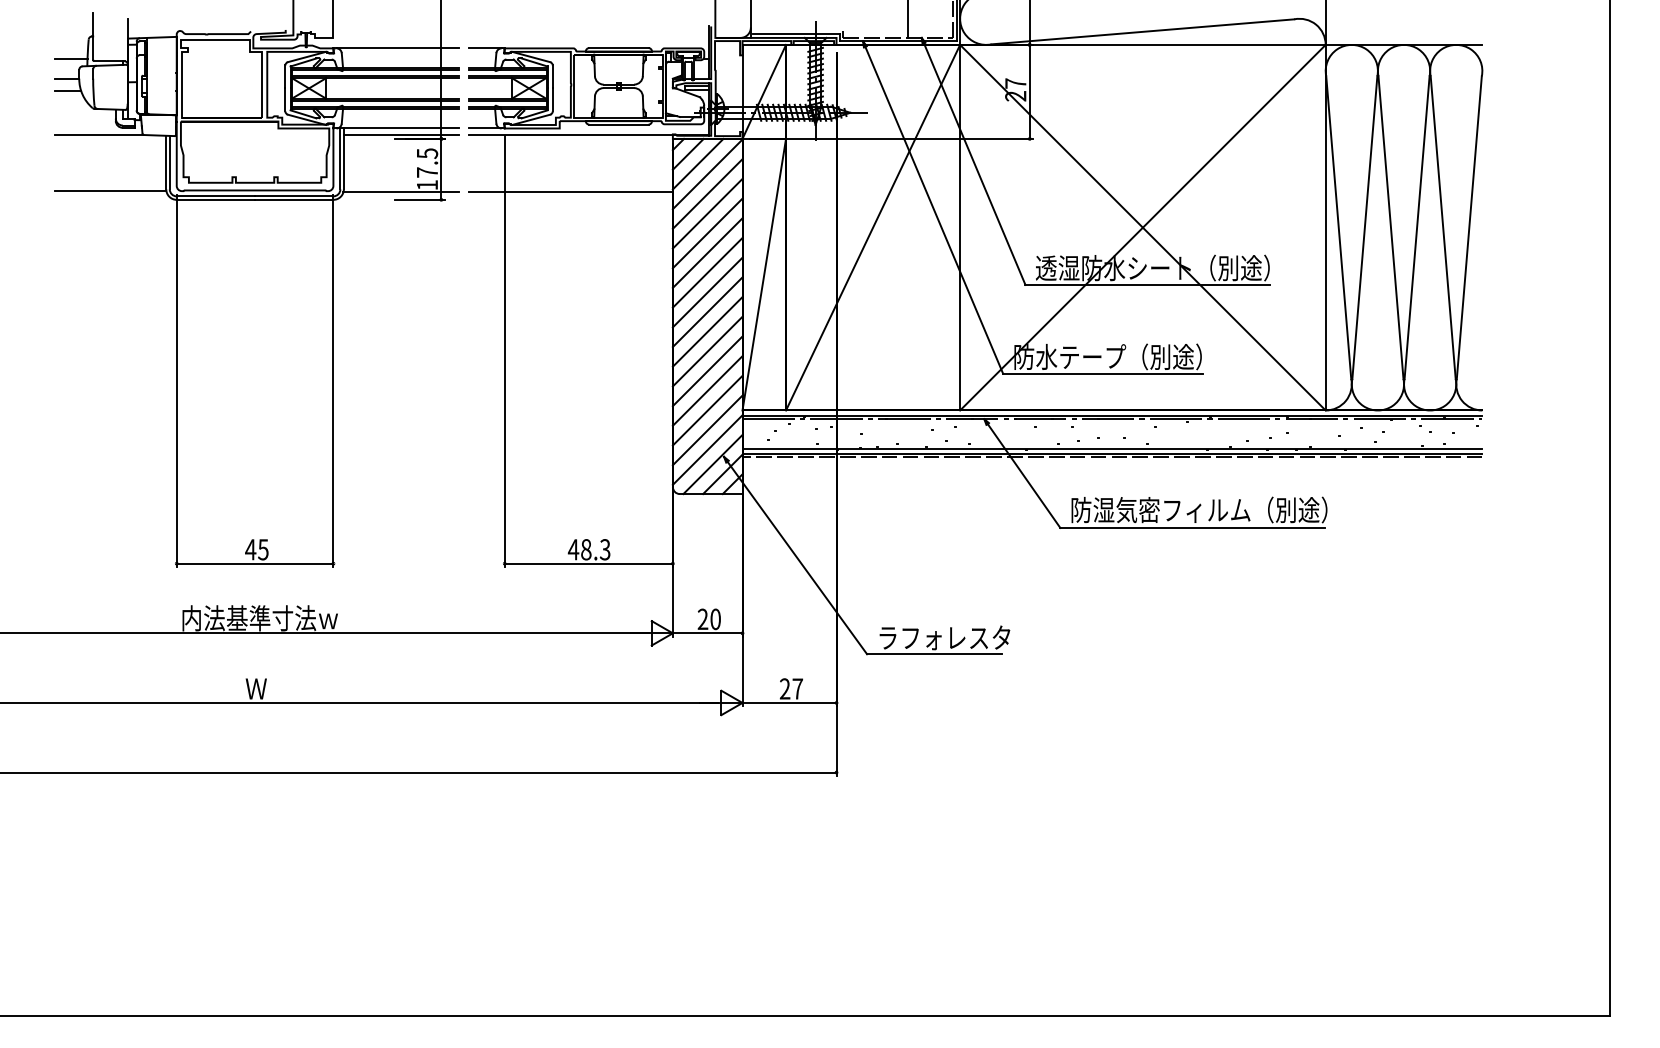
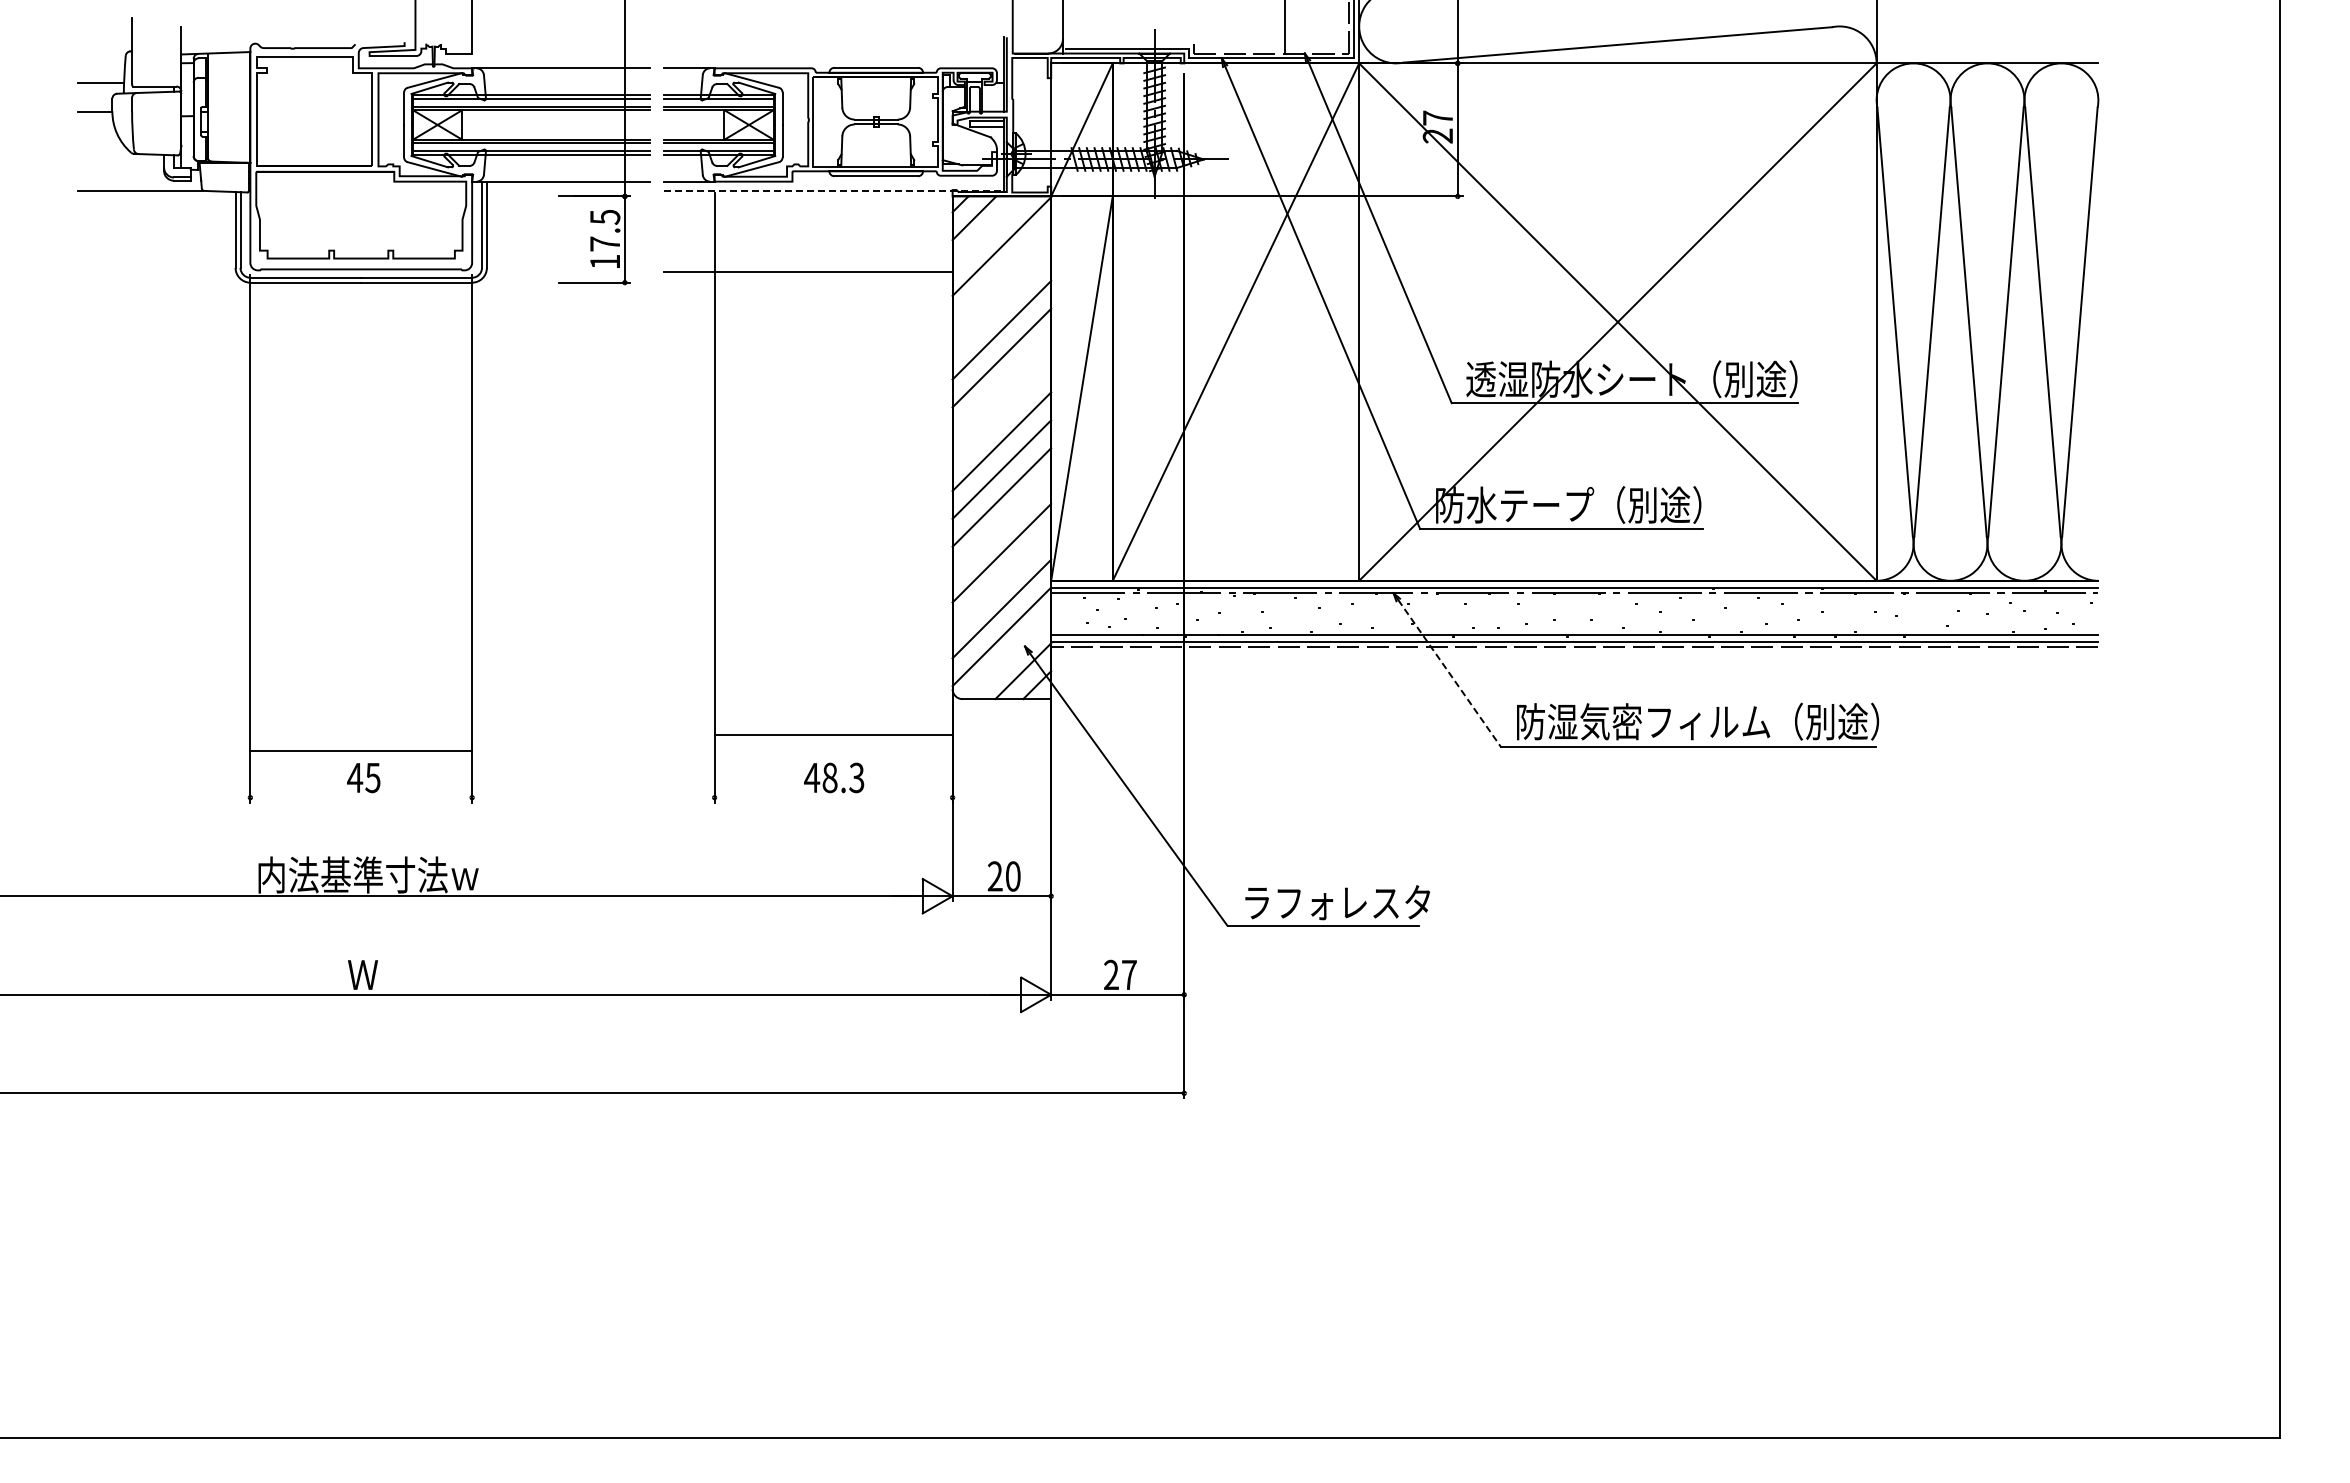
line: (68, 90) -> (96, 128), removed
line: (400, 134) -> (567, 190), removed
line: (589, 134) -> (834, 190), solid -> dashed
line: (698, 164) -> (988, 232), removed
line: (110, 191) -> (156, 270), removed
line: (400, 192) -> (567, 272), removed
line: (707, 194) -> (1001, 274), removed
line: (707, 213) -> (1001, 302), removed
line: (707, 272) -> (1001, 385), removed
line: (707, 292) -> (1001, 413), removed
line: (707, 371) -> (1001, 525), removed
line: (707, 410) -> (1001, 580), removed
line: (713, 464) -> (1009, 657), removed
line: (1023, 475) -> (1449, 673), solid -> dashed
line: (255, 563) -> (361, 750), moved
line: (588, 563) -> (833, 734), moved

